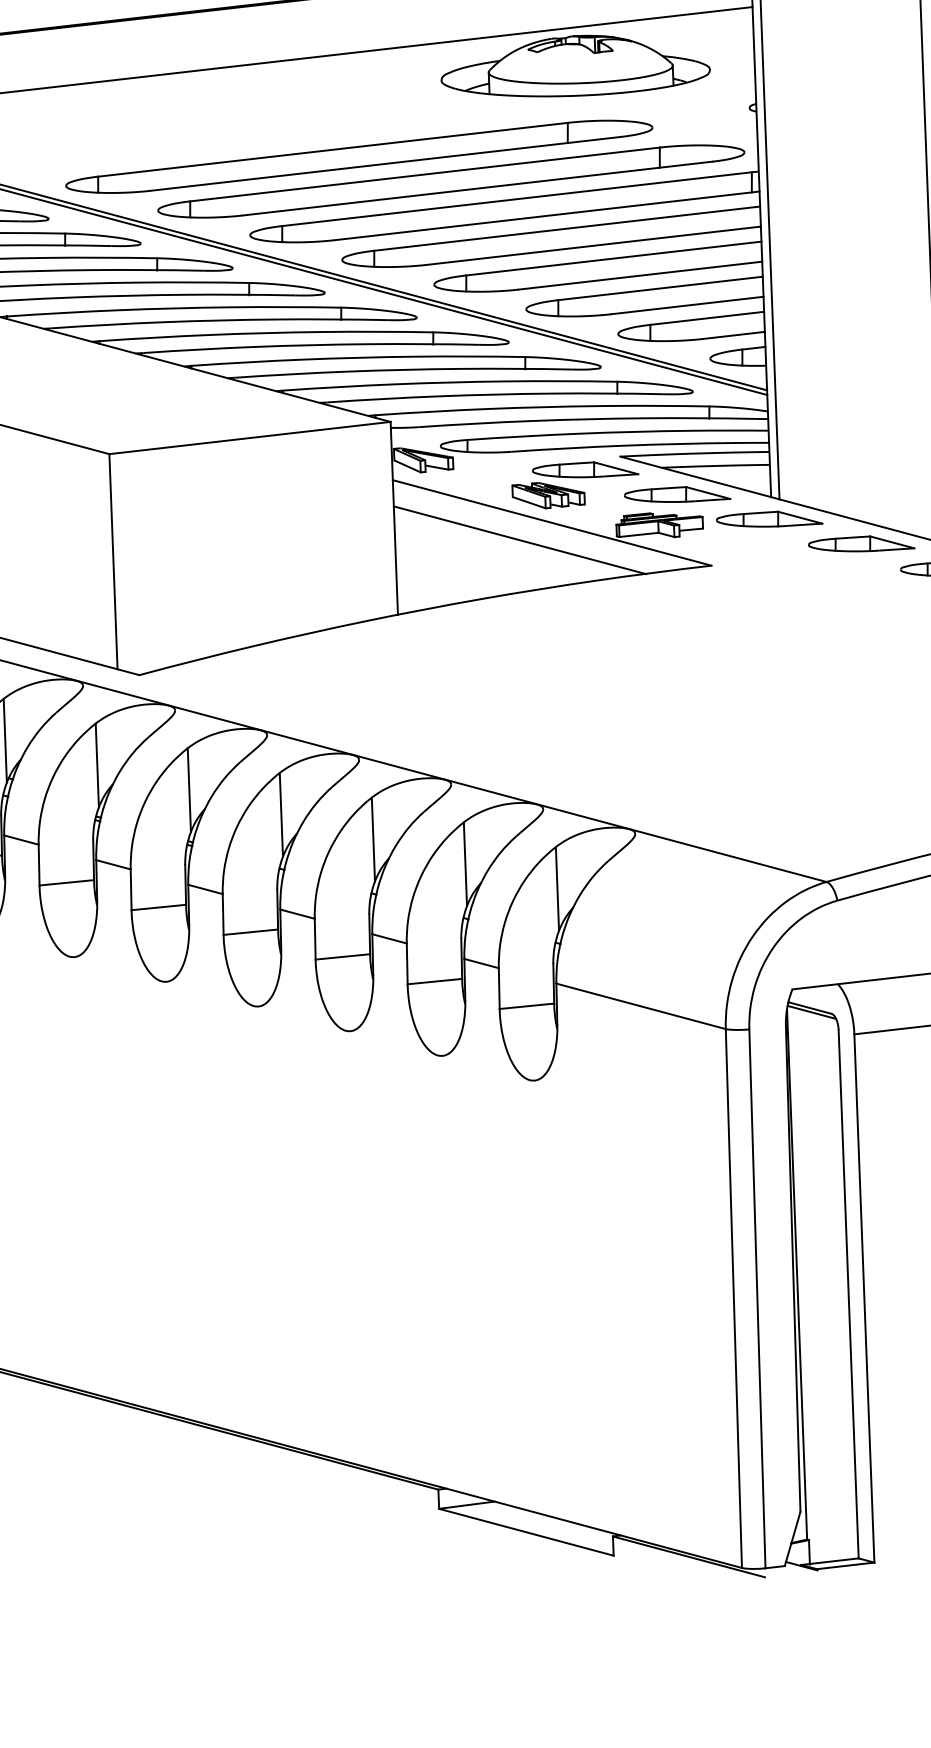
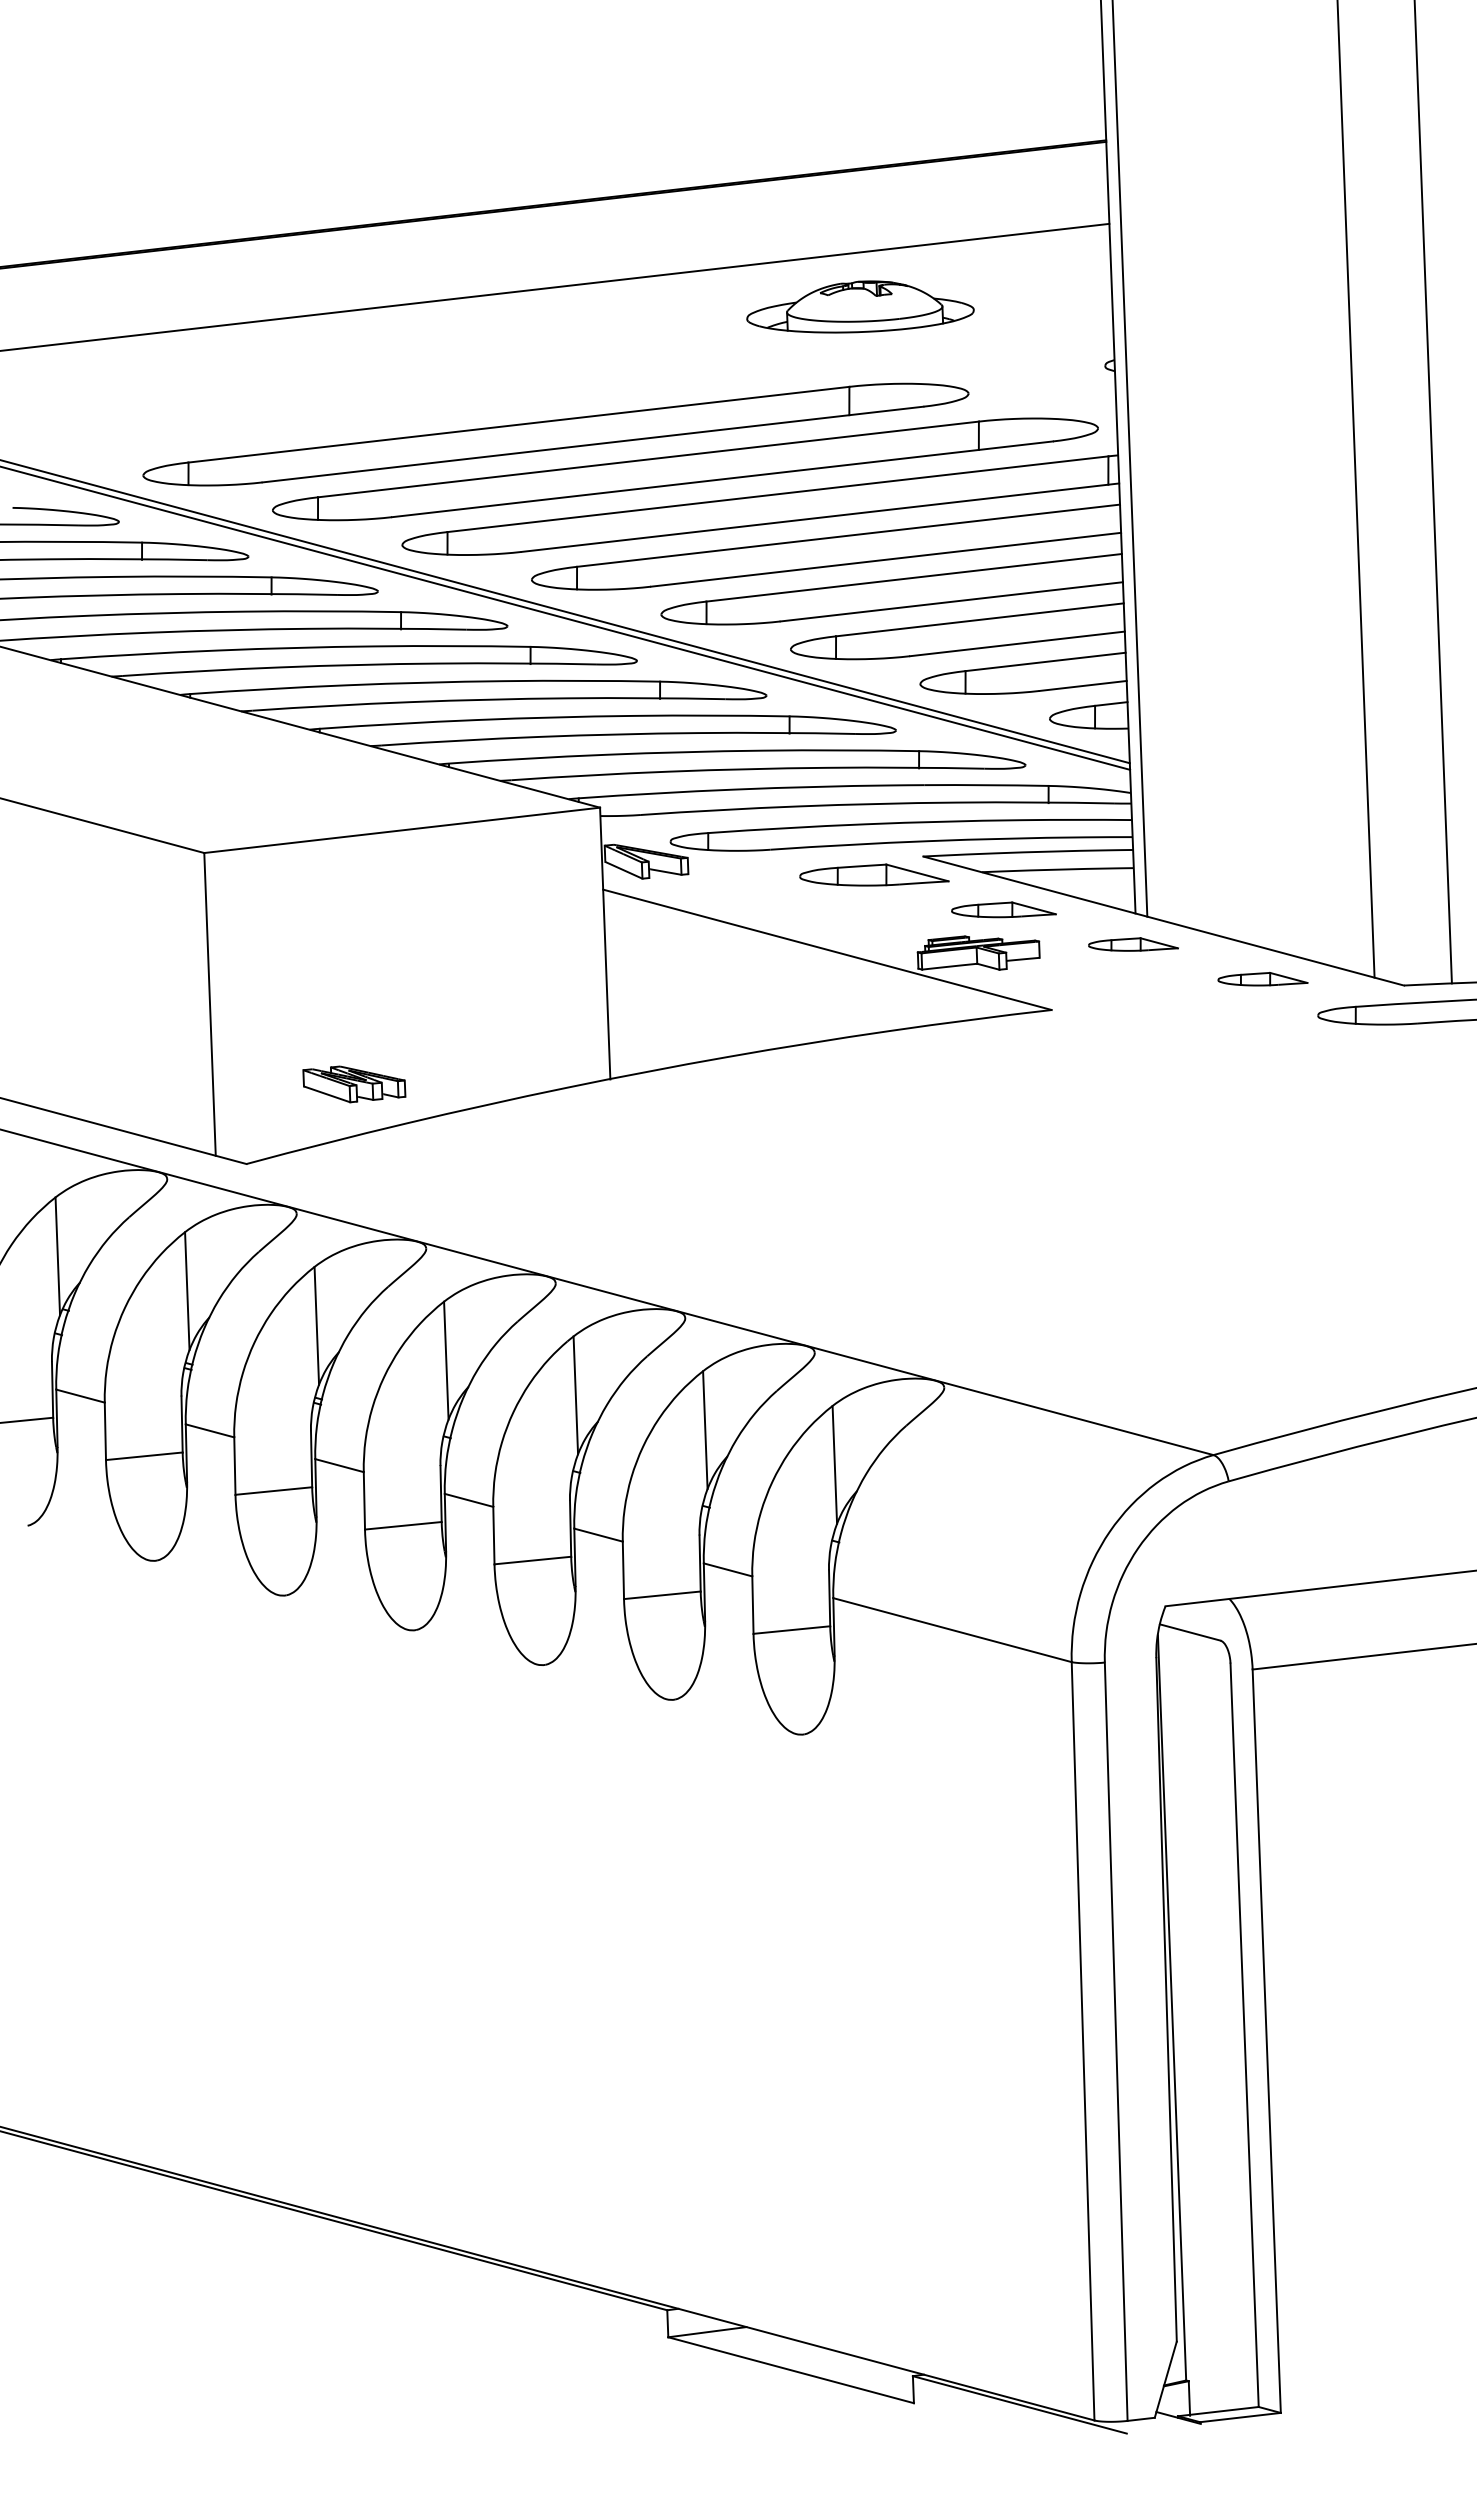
part: (575, 65) -> (860, 306), size x0.6
part: (677, 494) -> (1003, 909), size x0.7
part: (548, 495) -> (354, 1084), moved
part: (769, 519) -> (1133, 944), size x0.6
line: (519, 539) -> (781, 973), removed
part: (861, 543) -> (1262, 978), size x0.6
line: (811, 1012) -> (1192, 1638), removed

